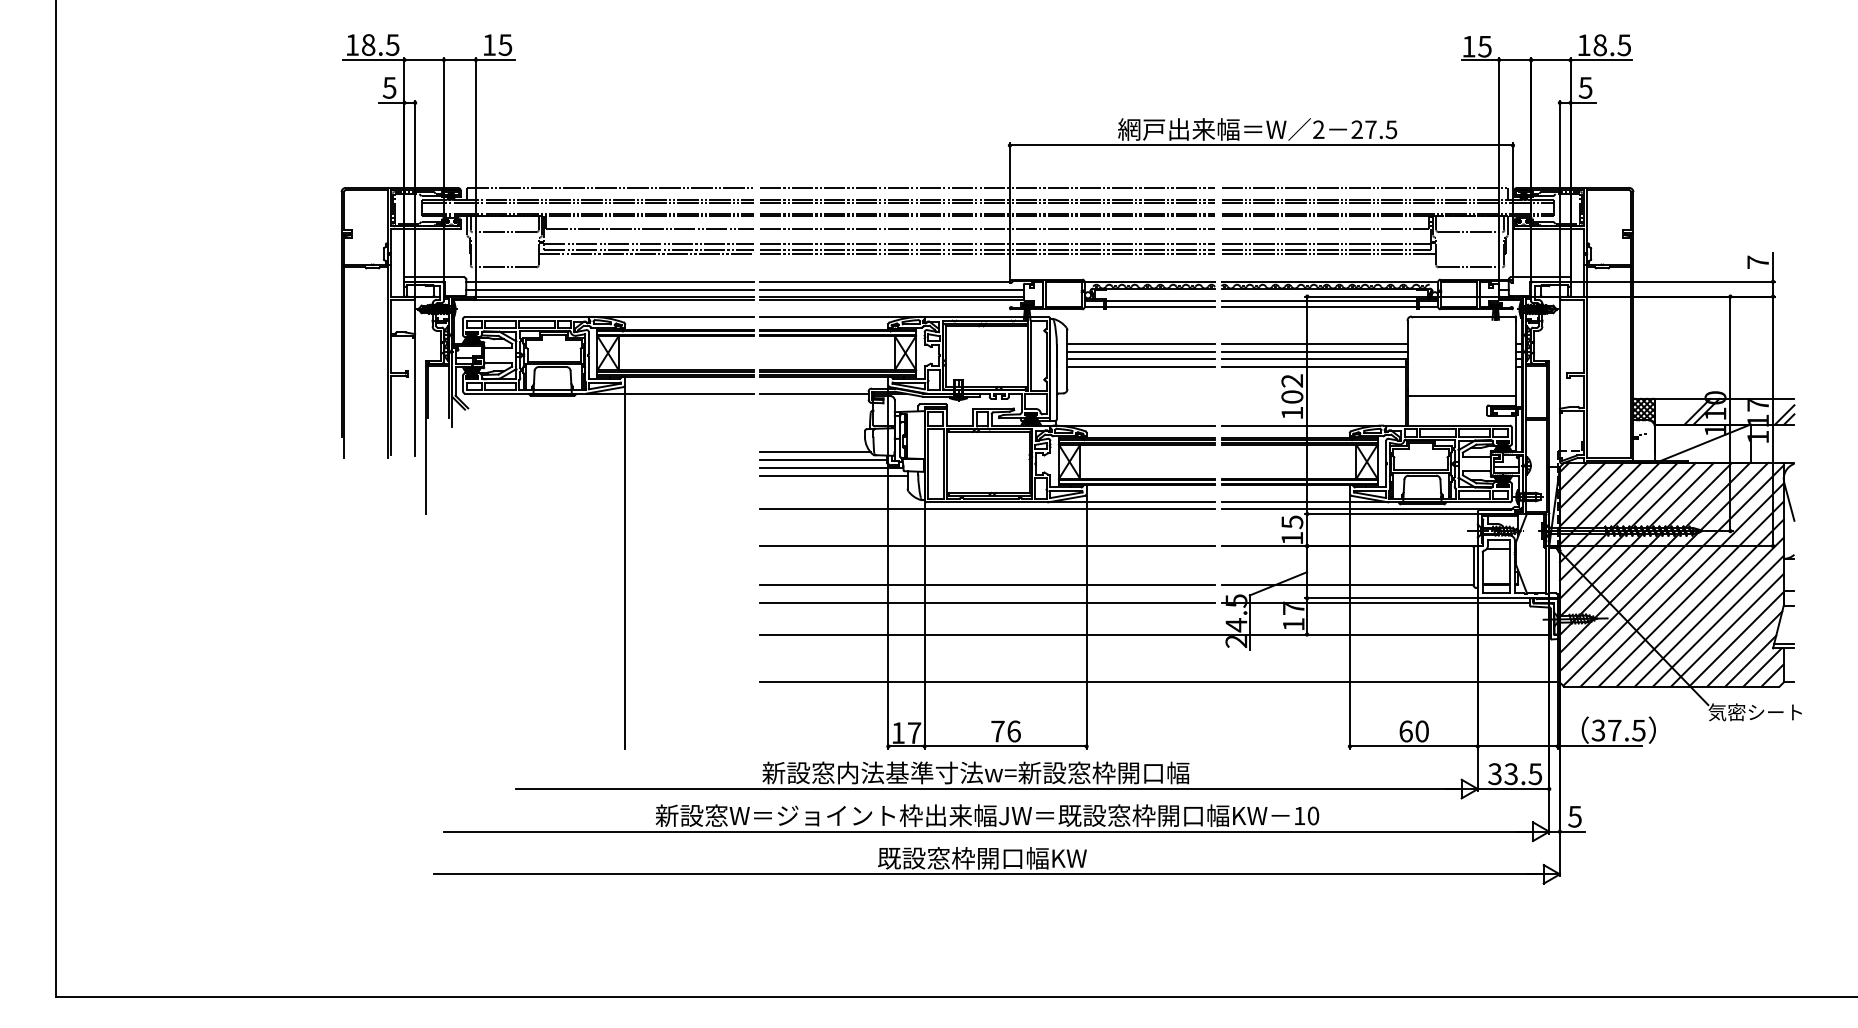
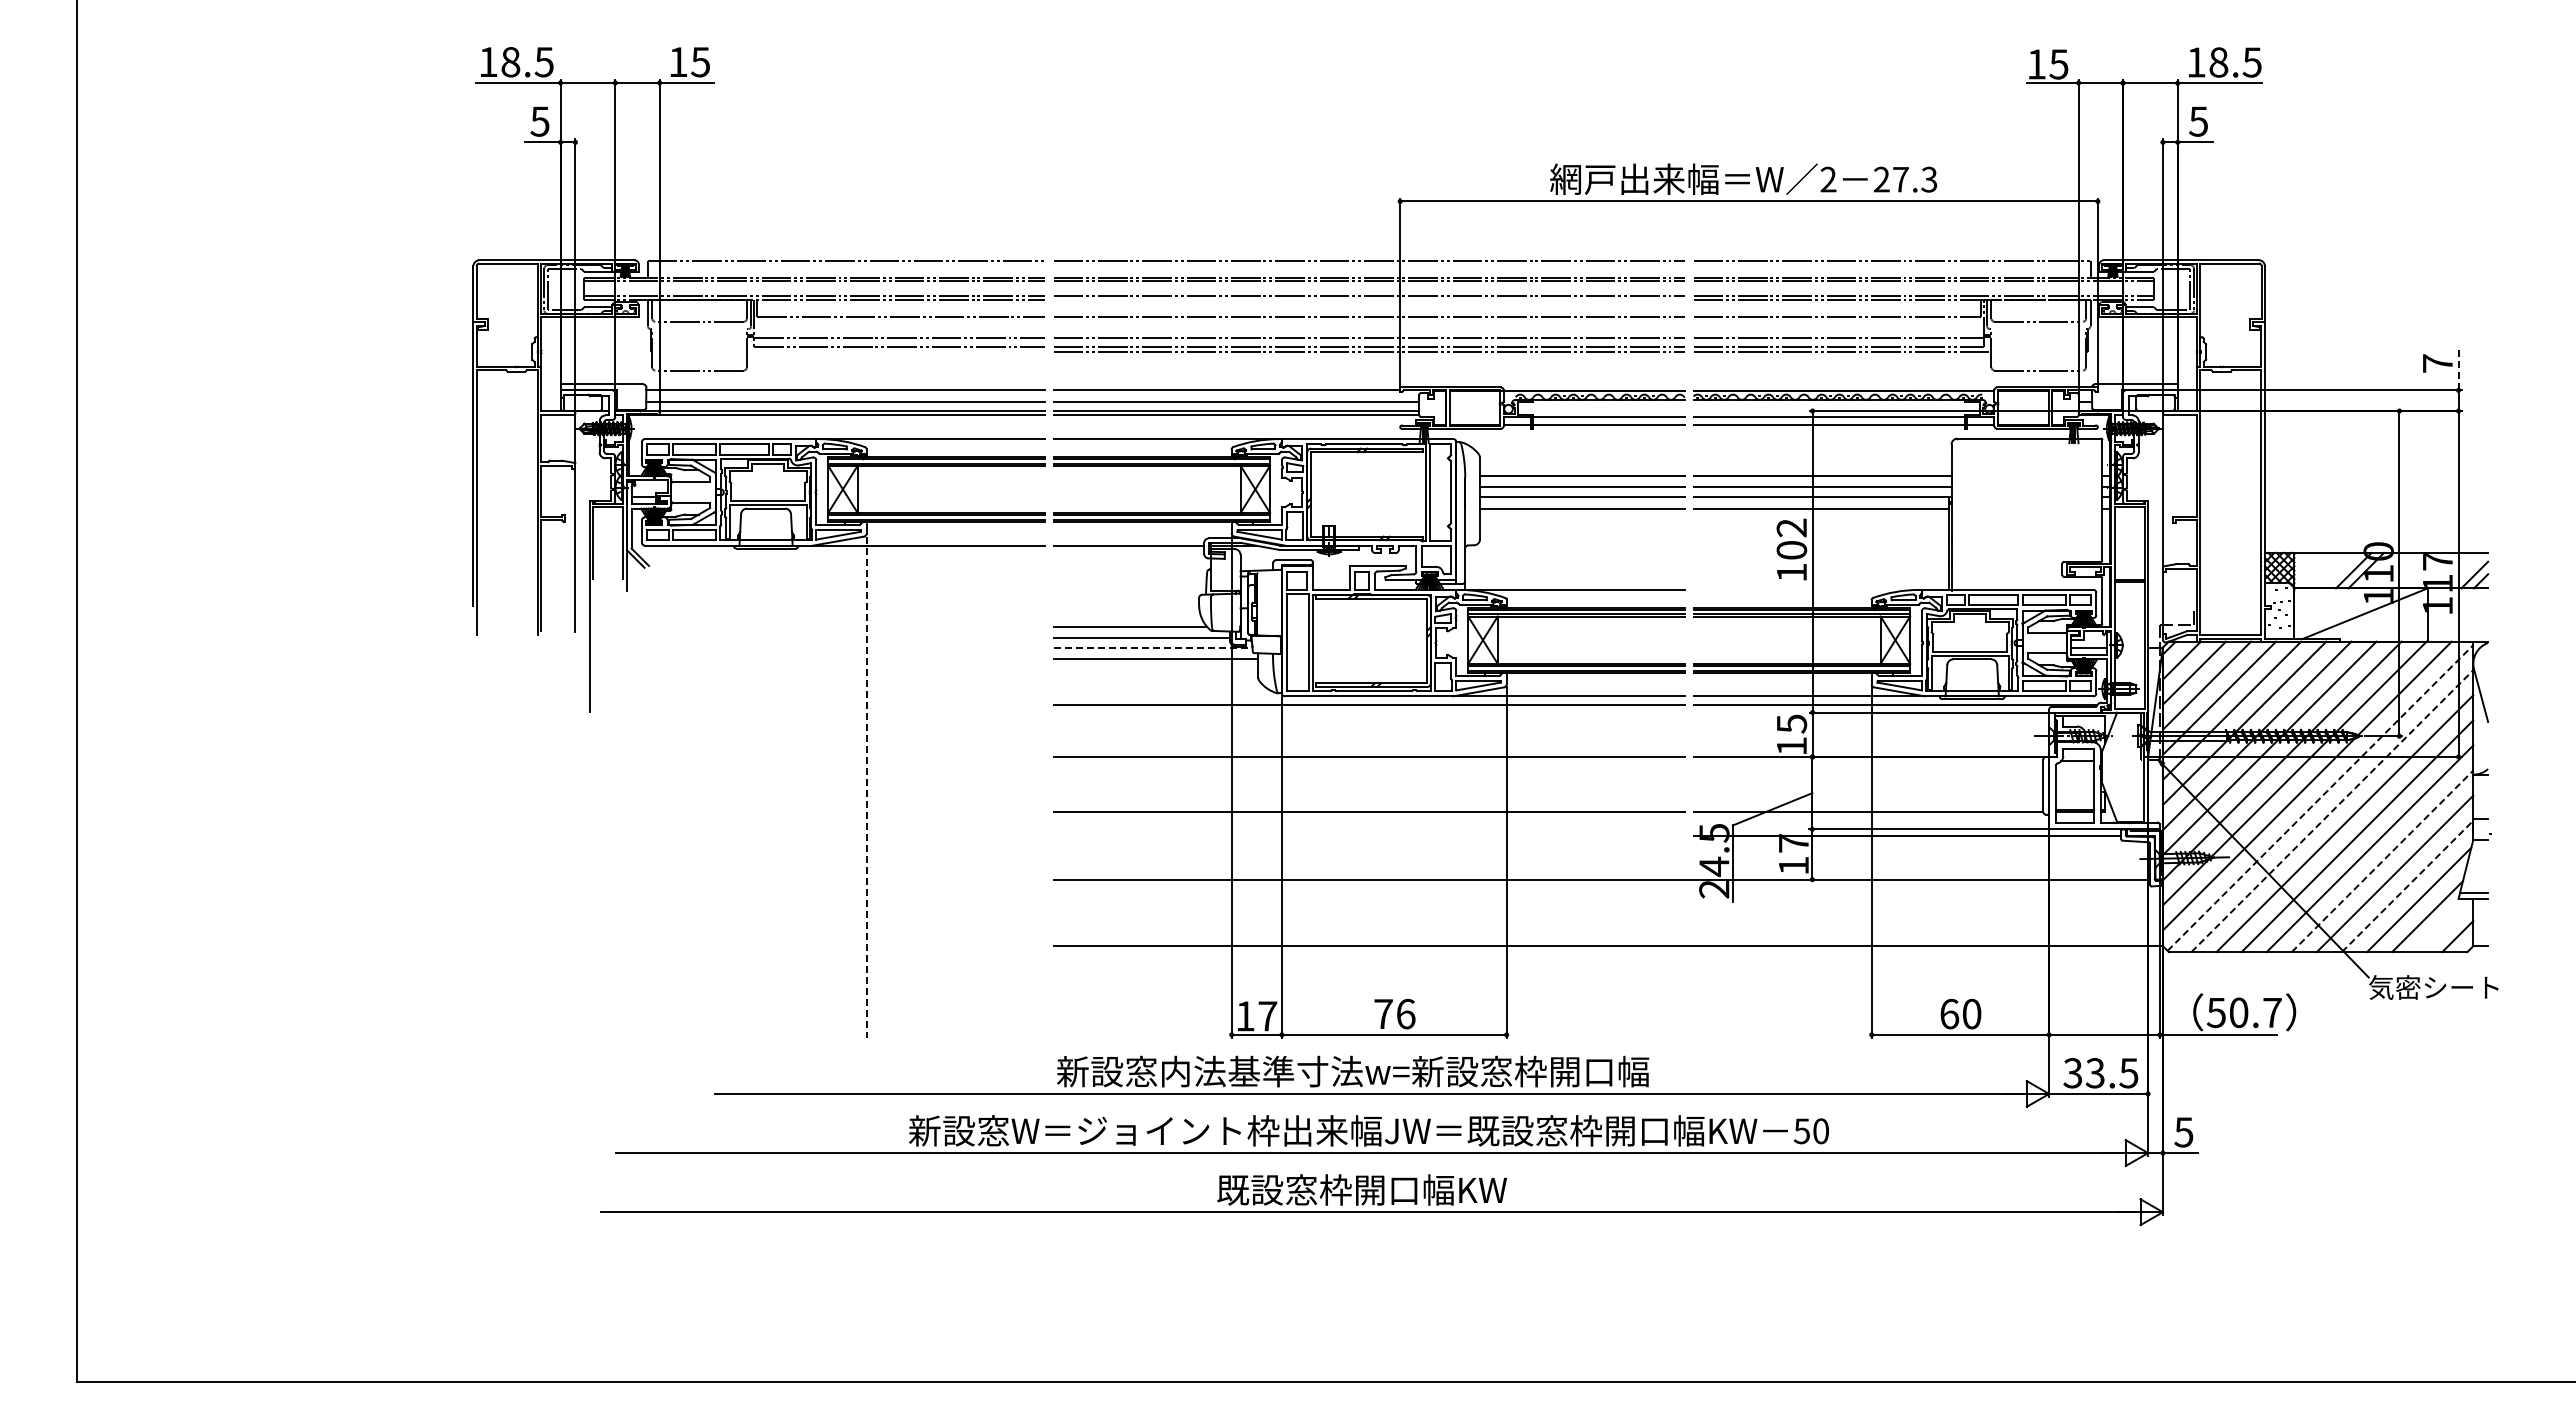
text: (1391, 129) -> (1929, 179), 27.5 -> 27.3
line: (987, 216) -> (1368, 299), removed
line: (645, 253) -> (895, 351), removed
line: (1773, 266) -> (2458, 369), solid -> dashed
line: (1461, 395) -> (2026, 548), removed
line: (1300, 425) -> (1803, 589), removed
line: (832, 467) -> (1153, 648), solid -> dashed
line: (625, 568) -> (866, 787), solid -> dashed
line: (1673, 575) -> (2320, 797), solid -> dashed
line: (1682, 584) -> (2332, 810), solid -> dashed
line: (987, 603) -> (1368, 836), removed
line: (1718, 620) -> (2382, 860), solid -> dashed
line: (1736, 639) -> (2407, 886), solid -> dashed
line: (1762, 667) -> (2443, 925), removed
text: (1618, 730) -> (2244, 1012), 37.5 -> 50.7
text: (1299, 816) -> (1801, 1131), 10 -> 50

